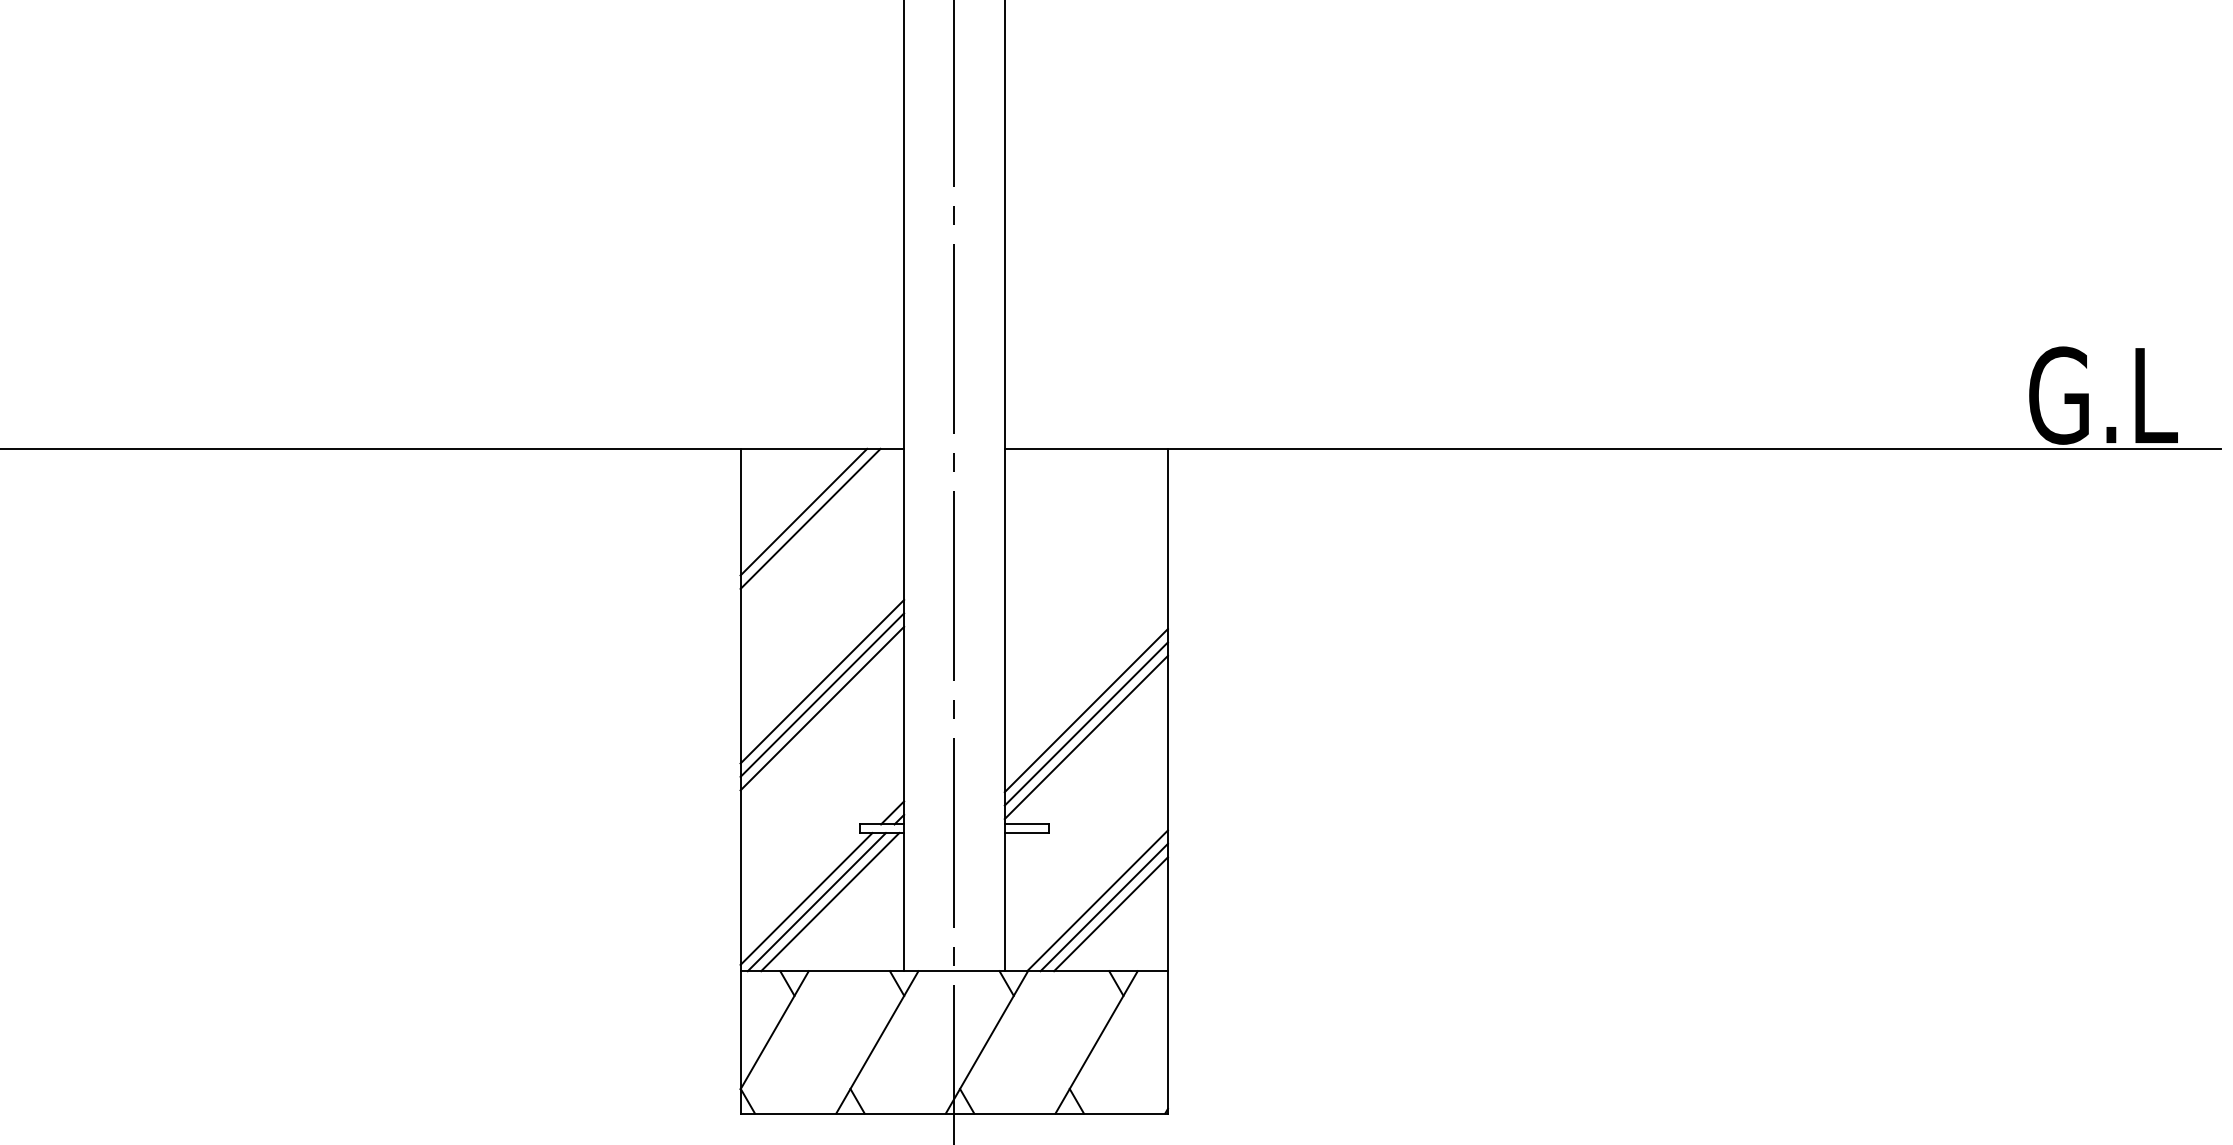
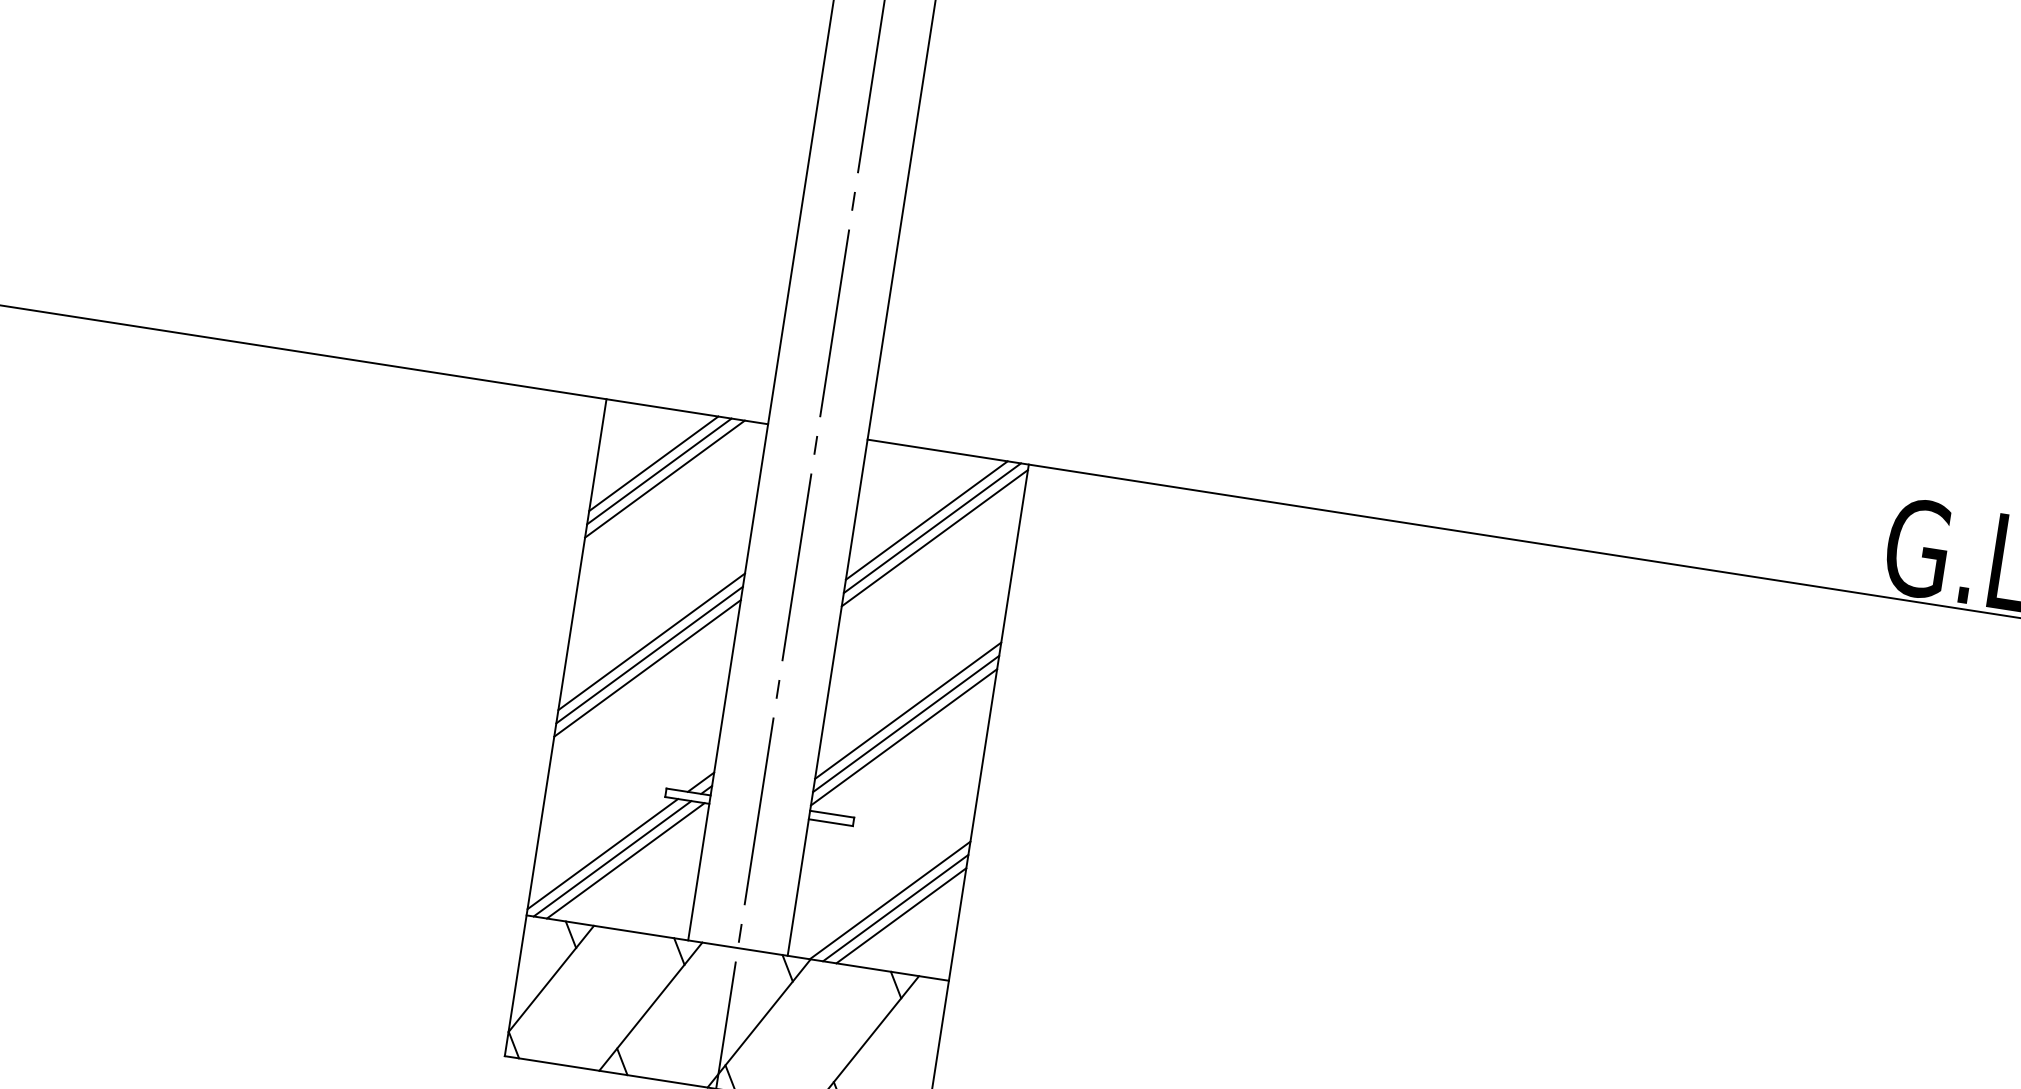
line: (796, 505) -> (653, 463), added
line: (1075, 519) -> (926, 520), added
line: (1082, 526) -> (932, 528), added
line: (1085, 535) -> (934, 537), added

